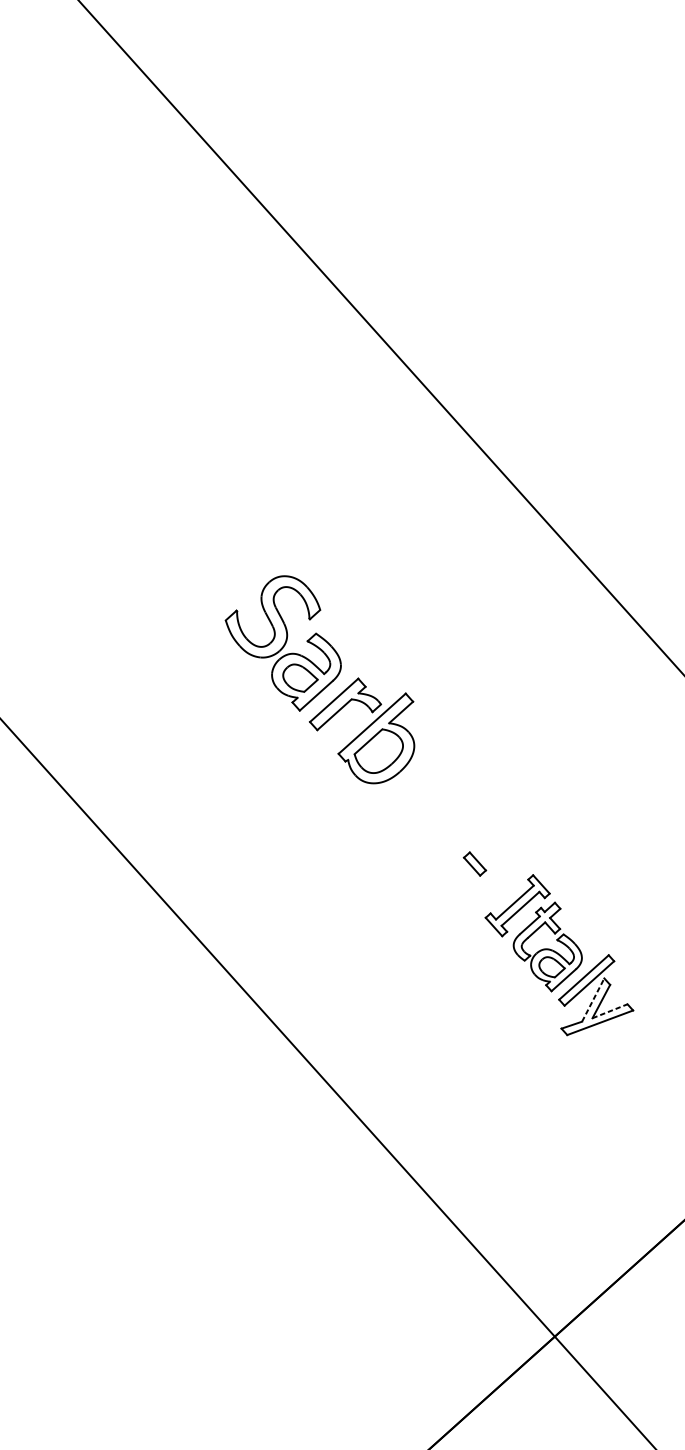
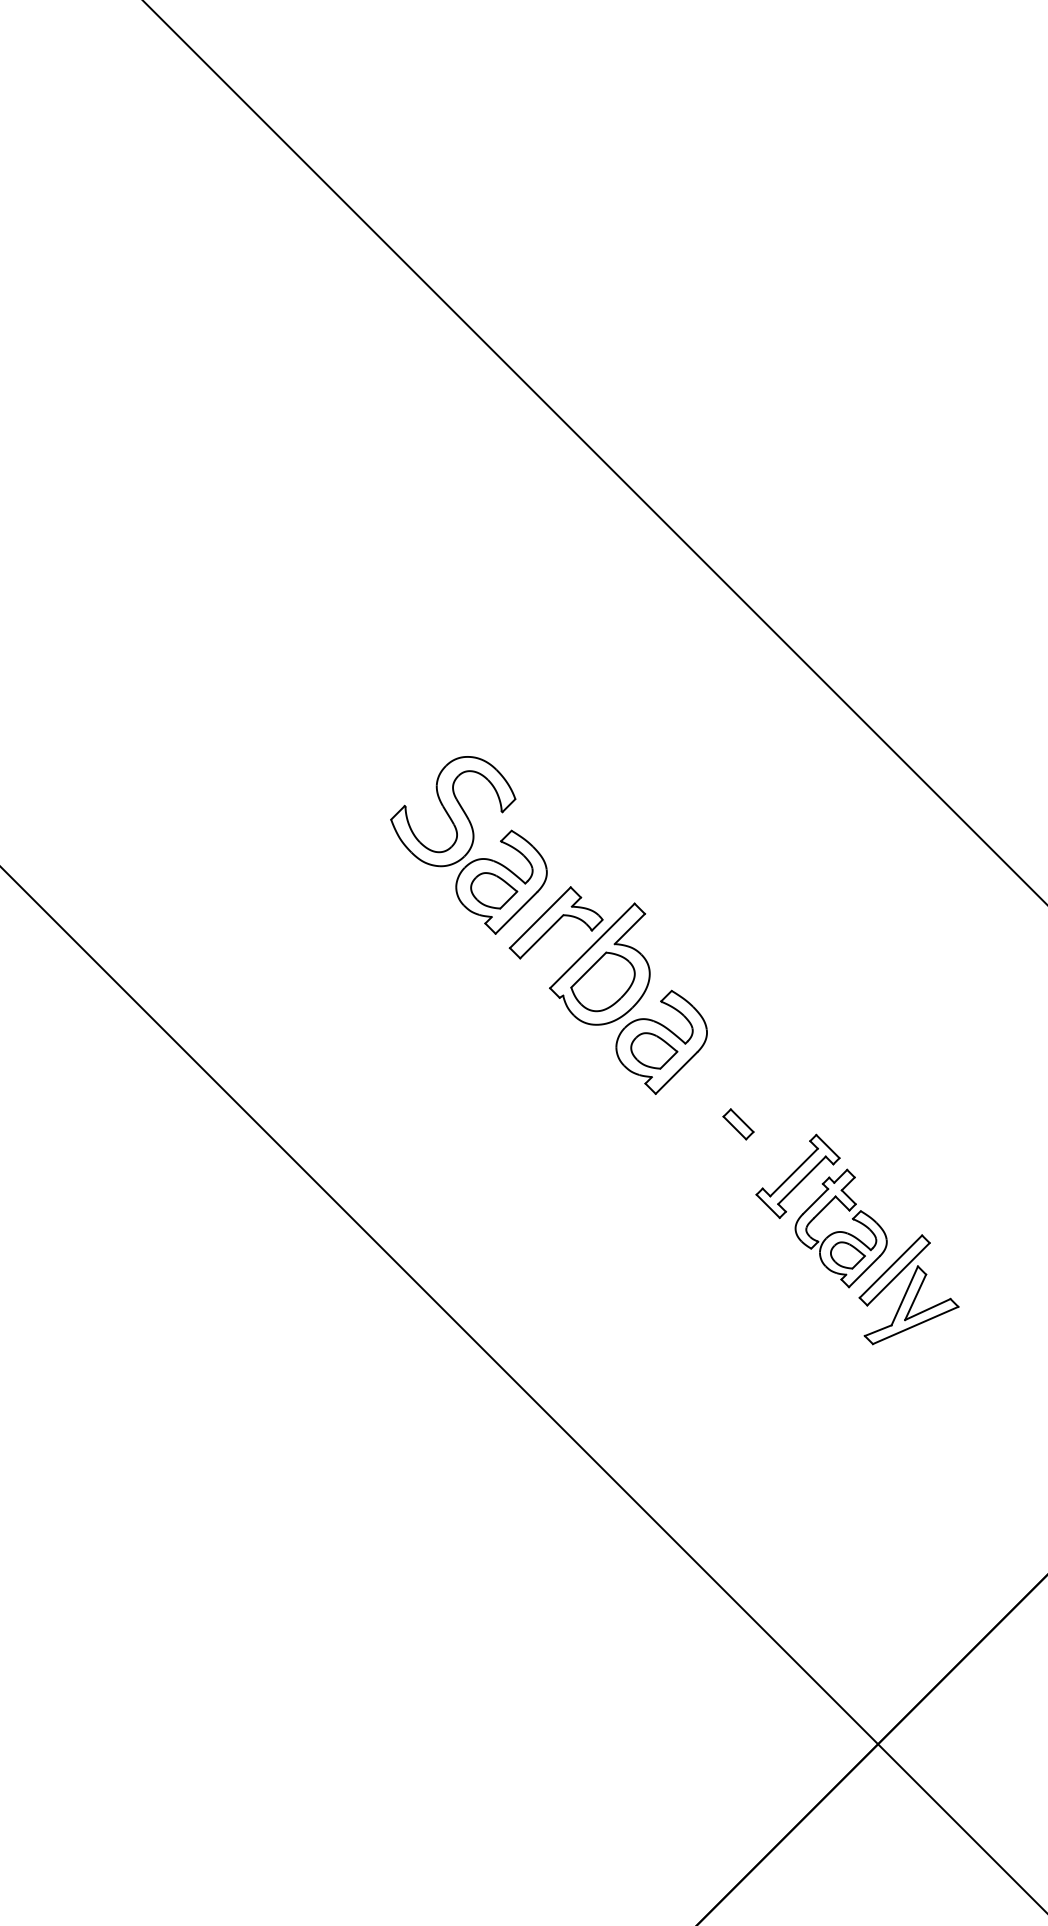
part: (420, 798) -> (661, 1041), added
line: (593, 999) -> (904, 1295), dashed -> solid
line: (610, 1011) -> (928, 1309), dashed -> solid

